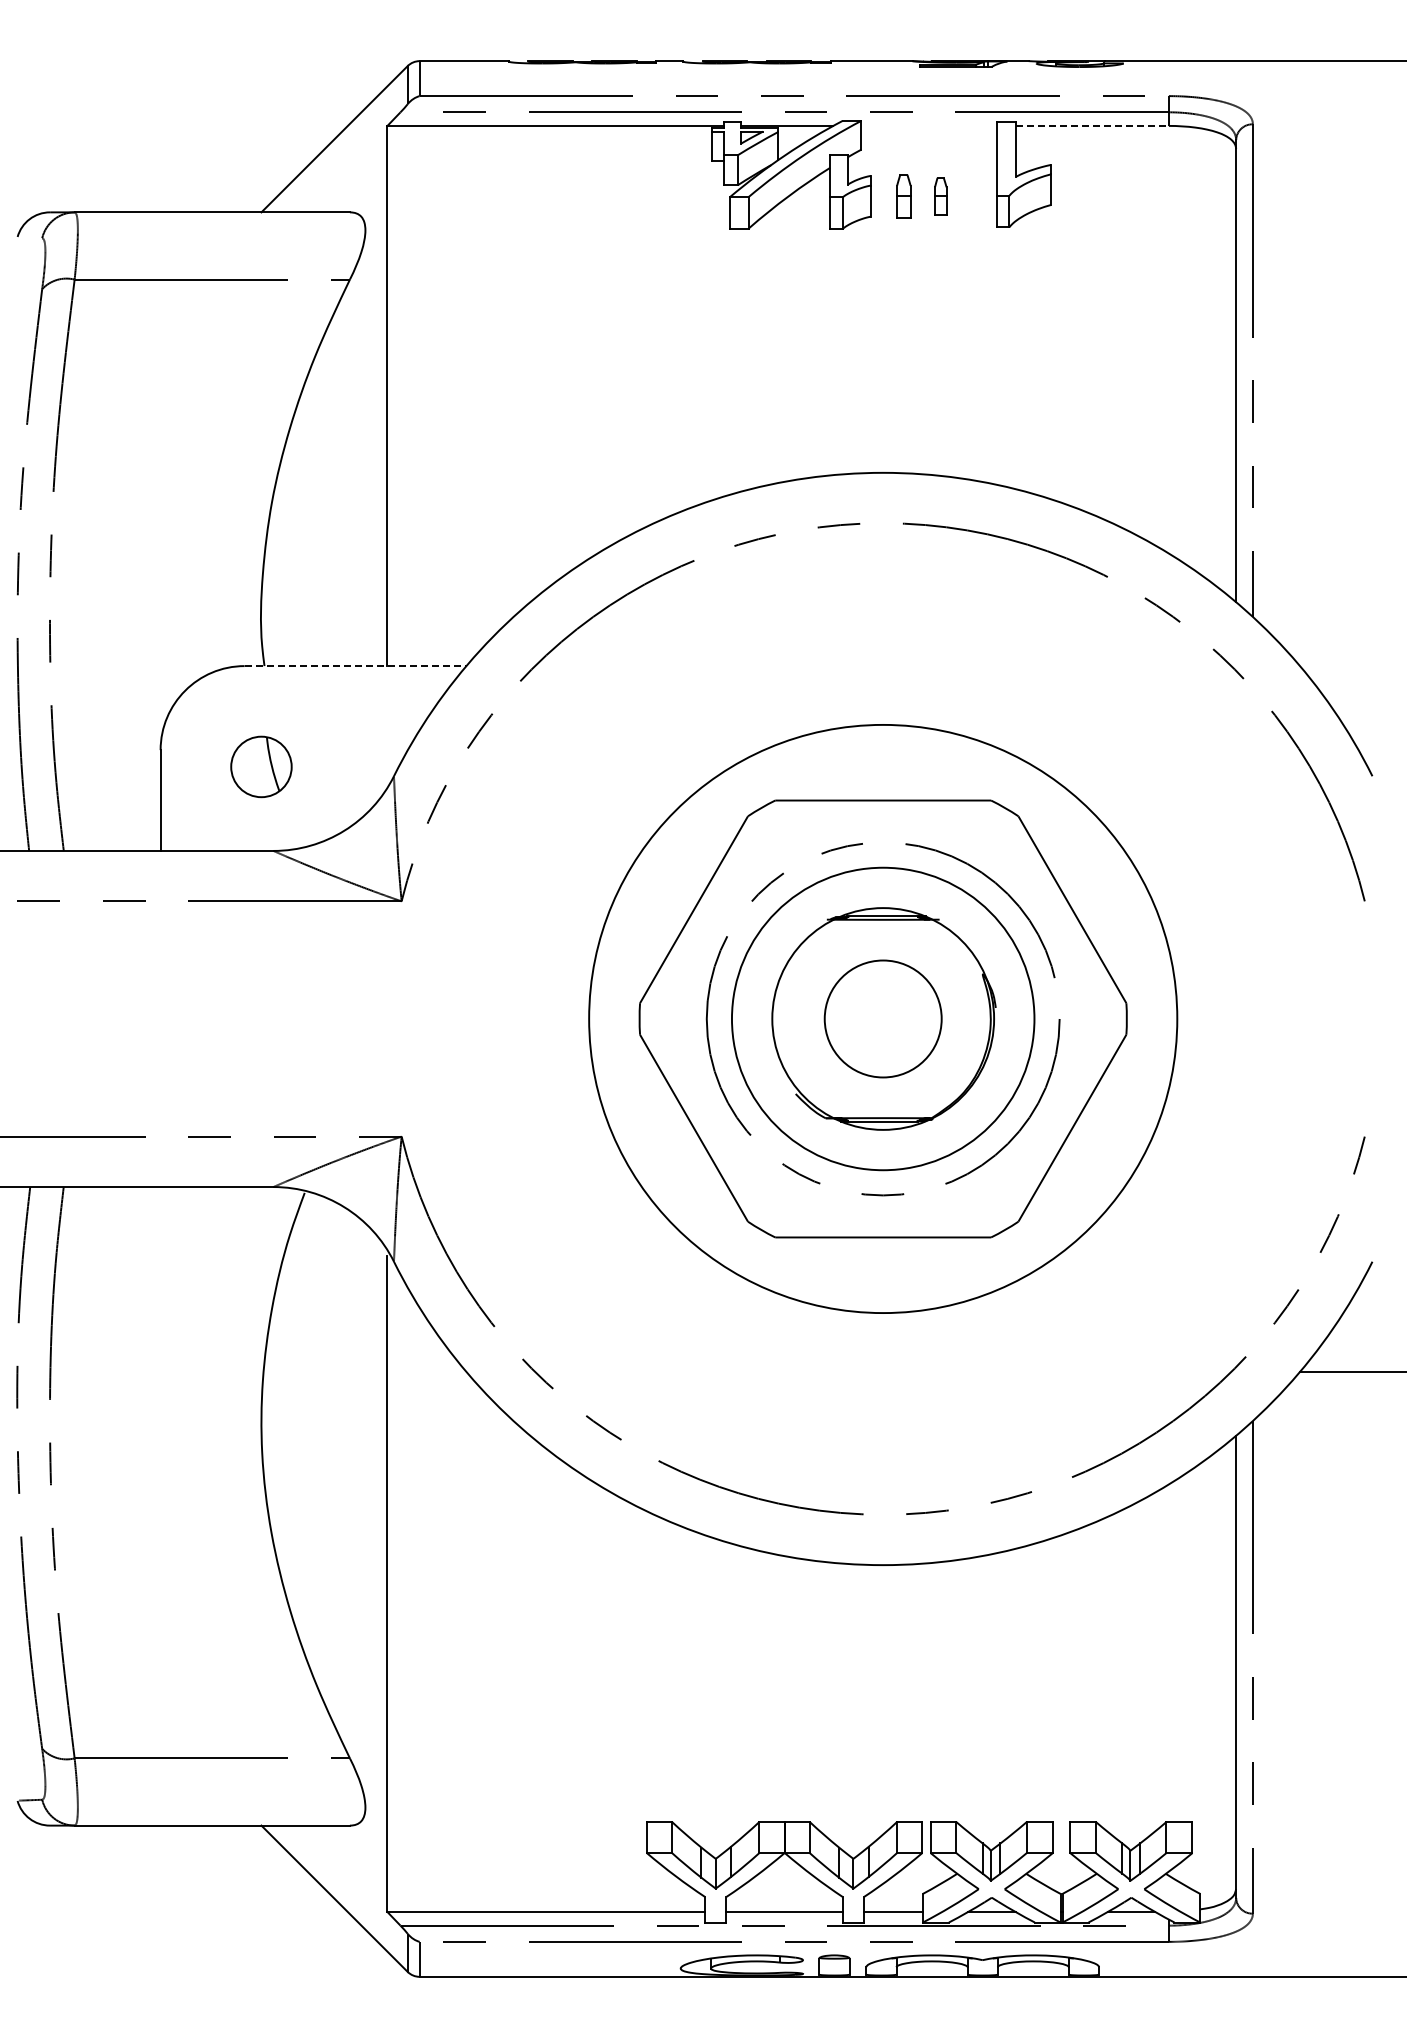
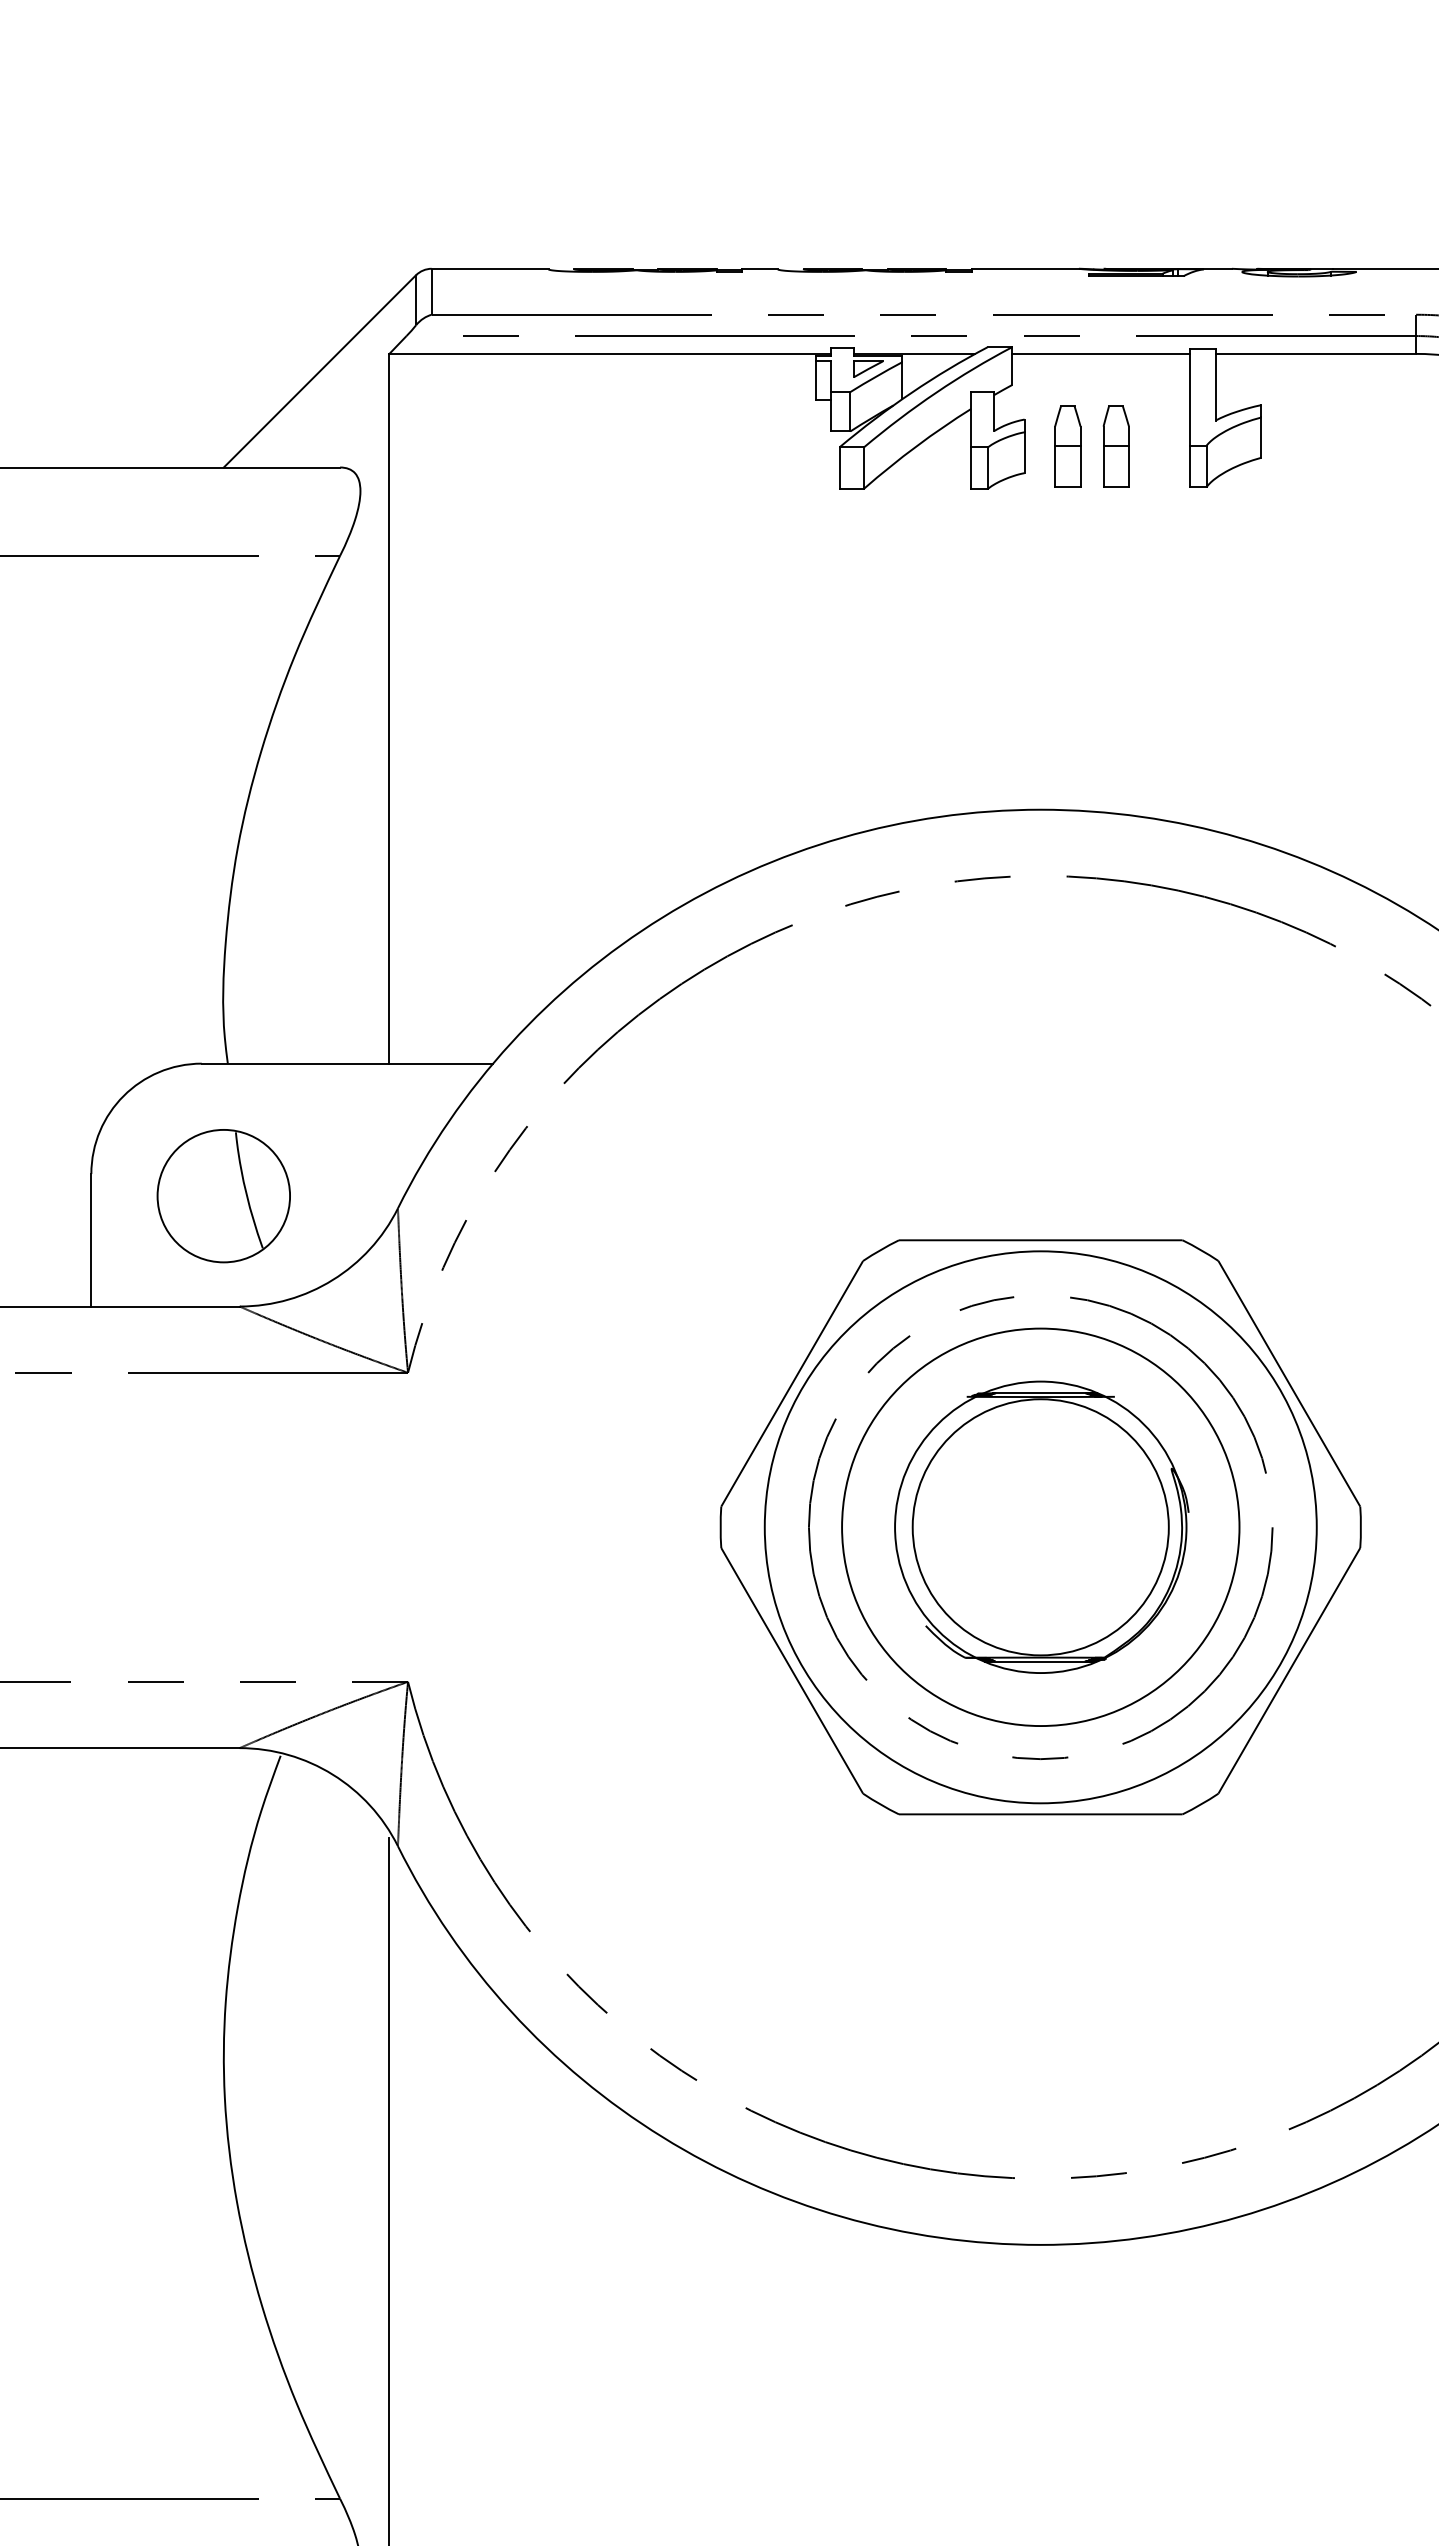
line: (928, 125) -> (1100, 353), added
line: (1093, 125) -> (1317, 353), dashed -> solid
part: (903, 196) -> (1067, 446), size x1.43
part: (940, 196) -> (1116, 446), size x1.67
line: (355, 666) -> (347, 1064), dashed -> solid
part: (261, 766) -> (223, 1195), size x1.67
circle: (882, 1018) -> (1039, 1526), size x1.67
circle: (883, 1018) -> (1041, 1526), size x0.71

